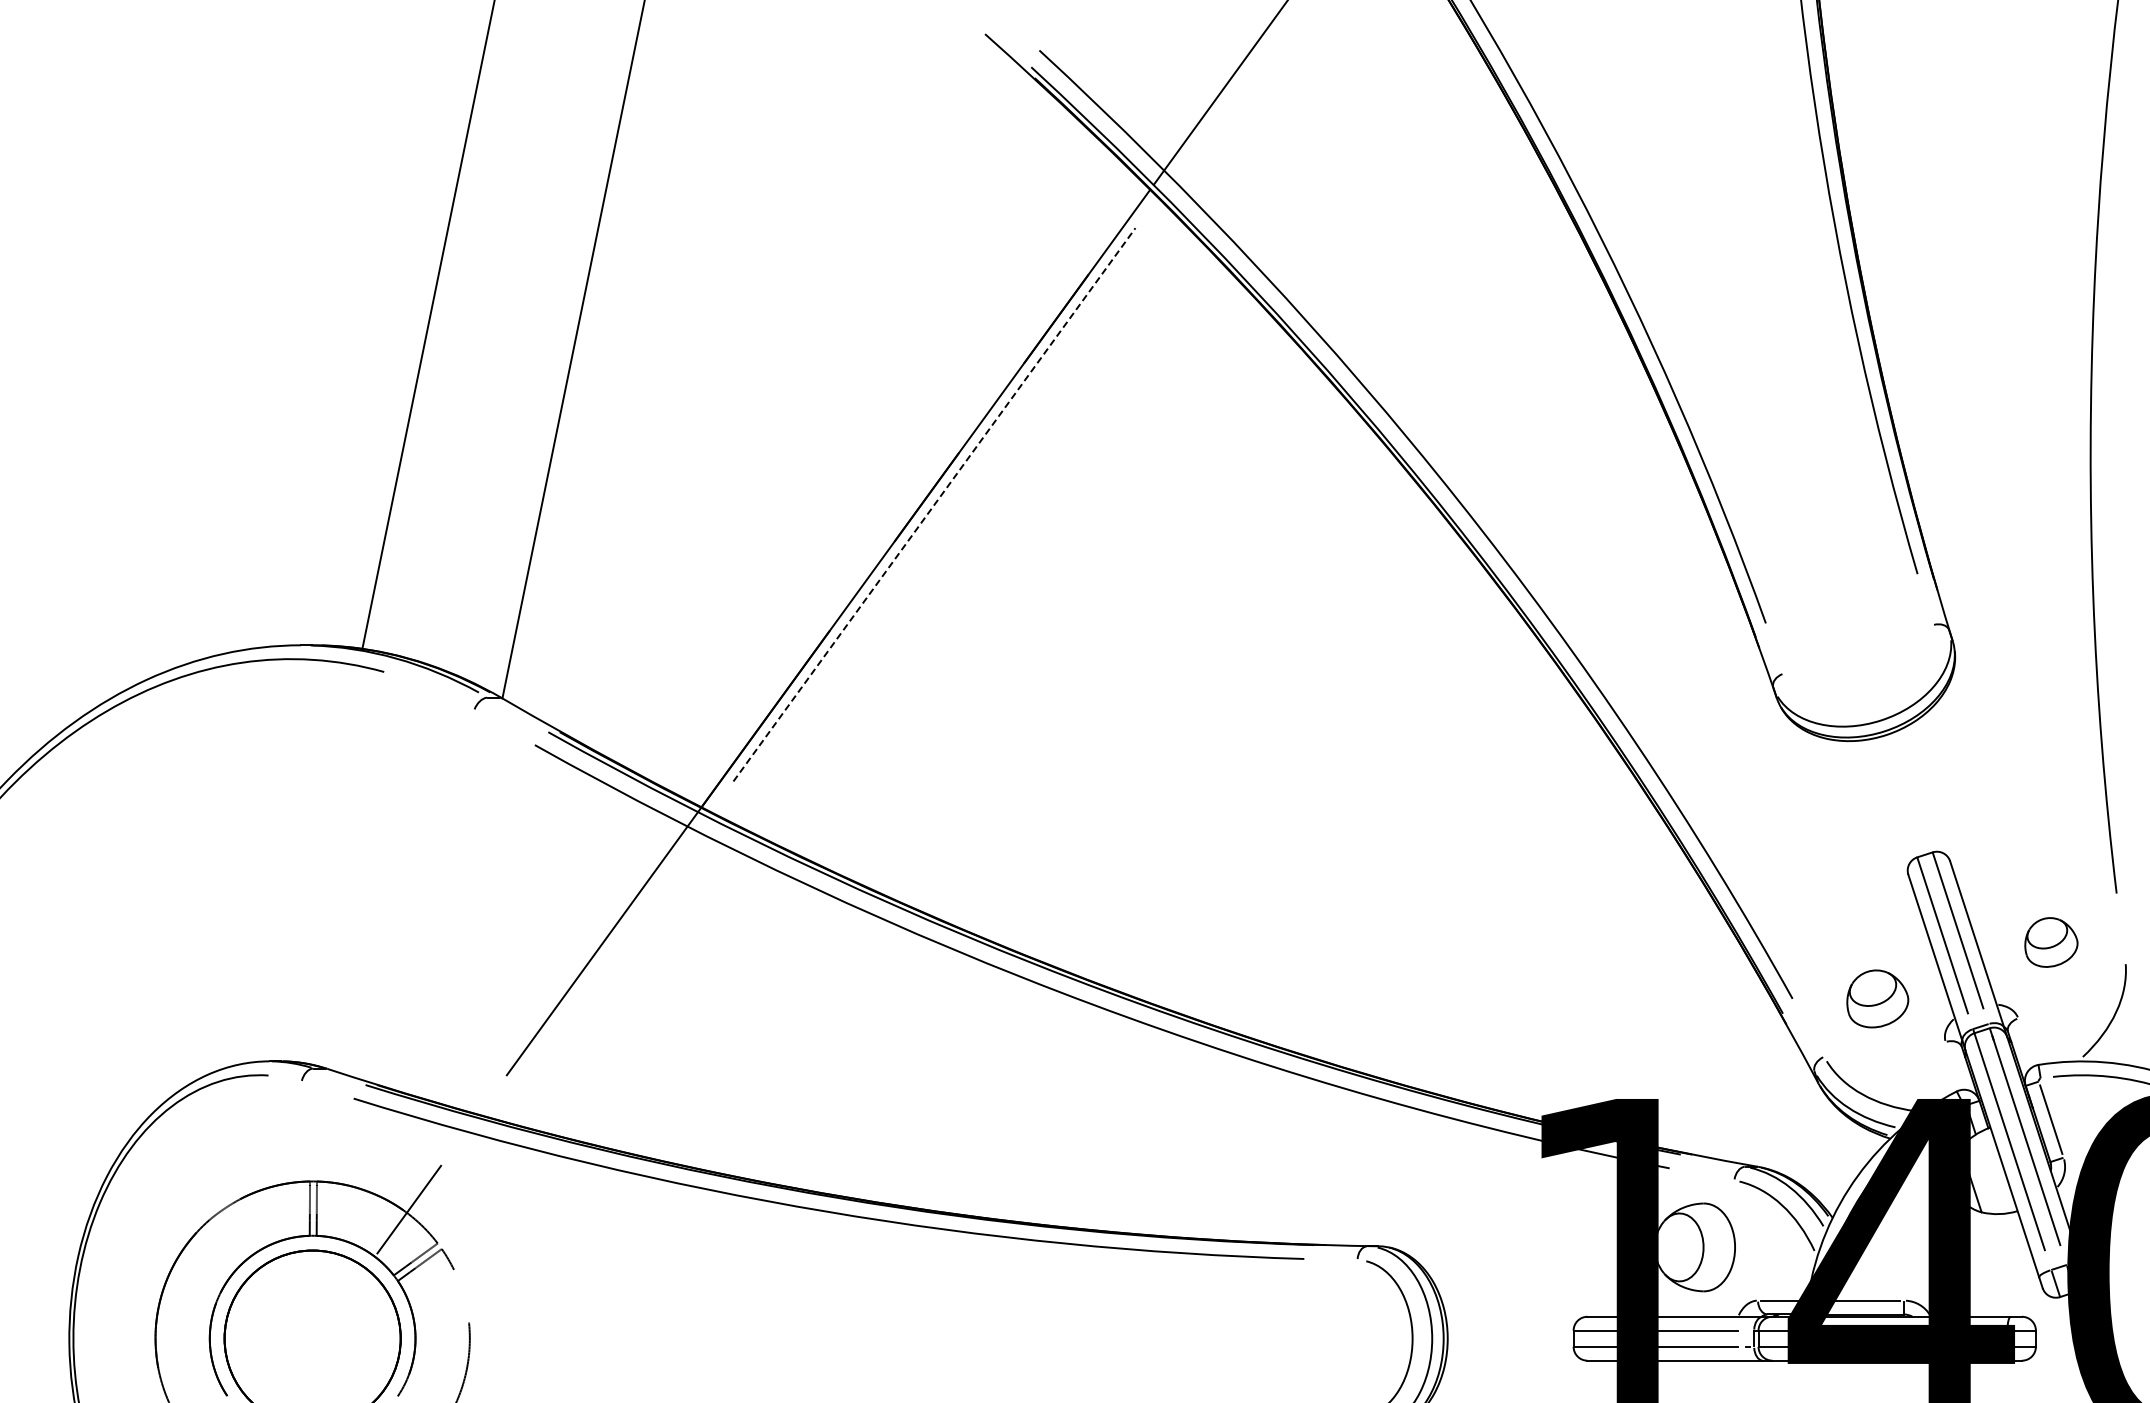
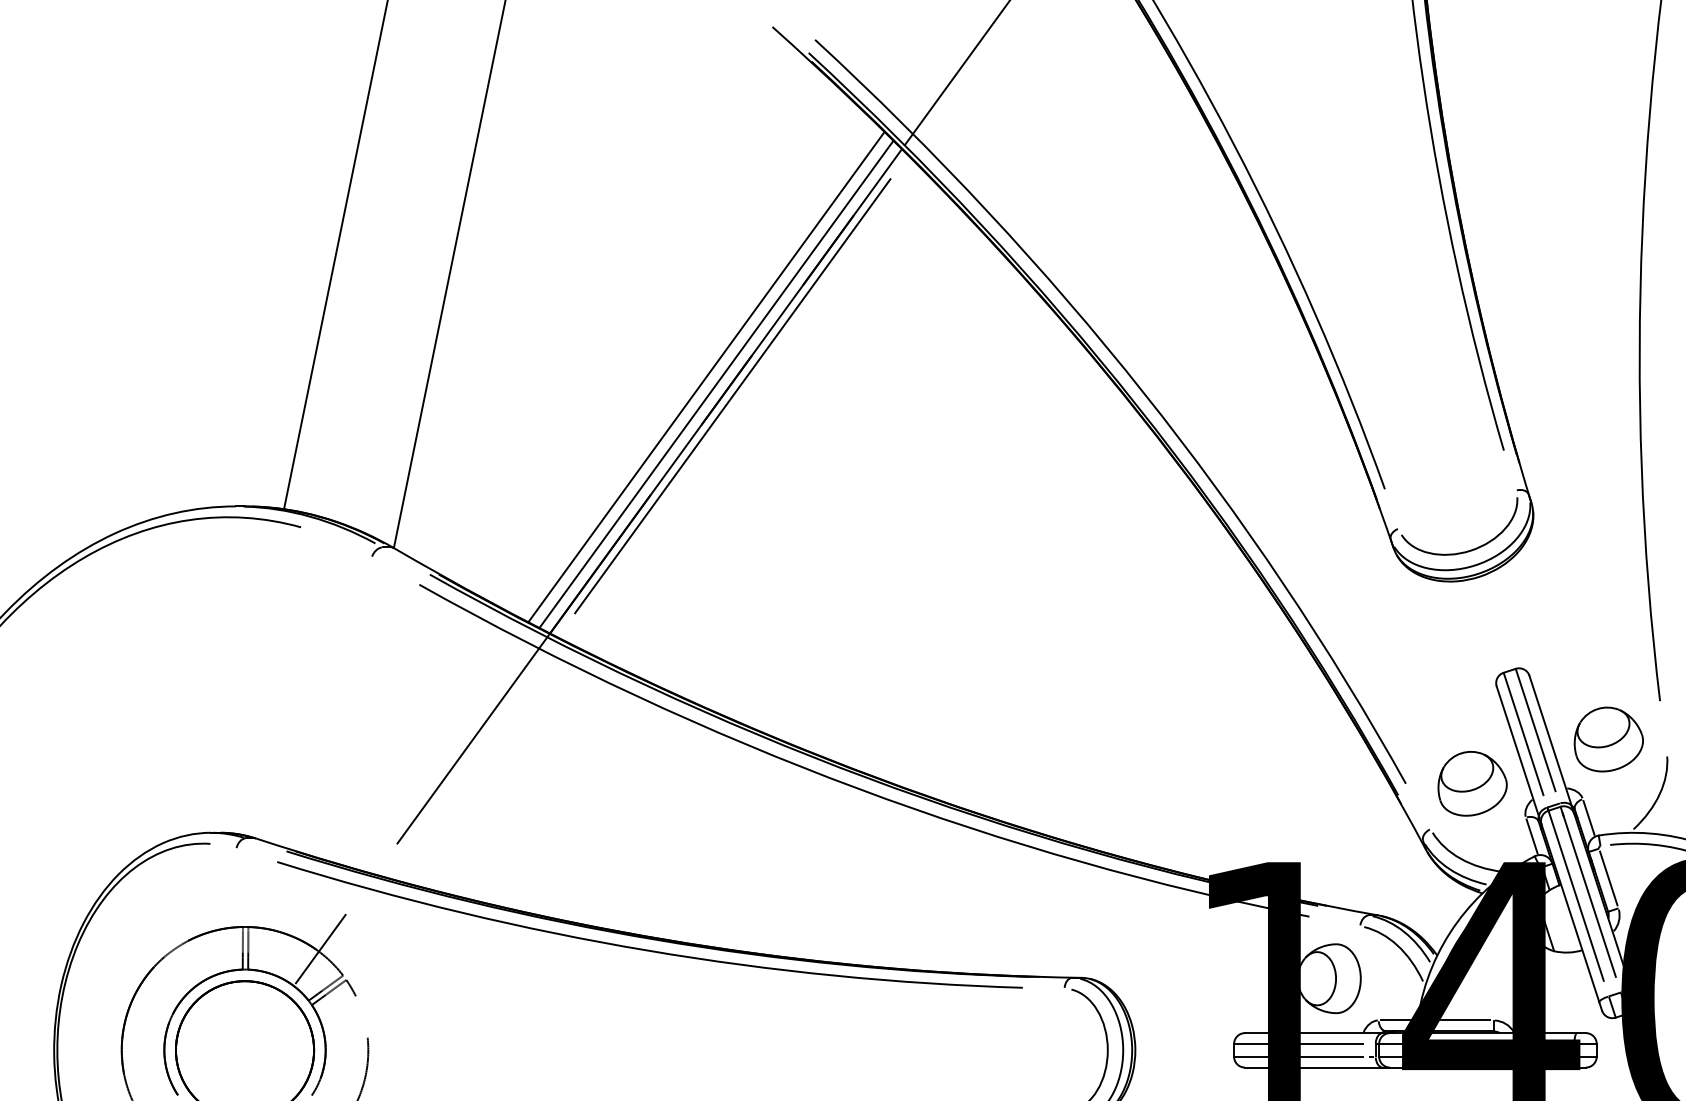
line: (900, 480) -> (706, 377), added
line: (913, 489) -> (716, 384), added
line: (934, 504) -> (732, 395), dashed -> solid
curve: (1868, 702) -> (1465, 551), added
part: (2051, 942) -> (1608, 739), size x1.67
part: (1877, 998) -> (1472, 783), size x1.43
line: (2026, 1042) -> (1589, 817), added
line: (1953, 1065) -> (1532, 836), added

